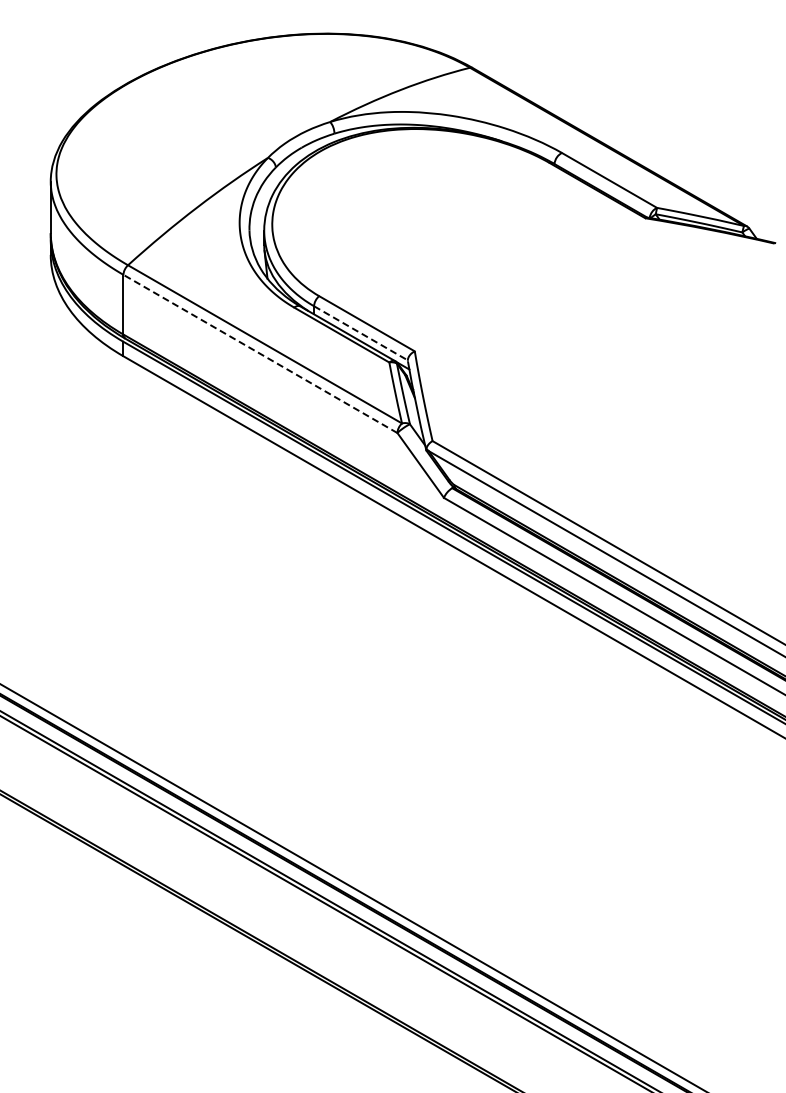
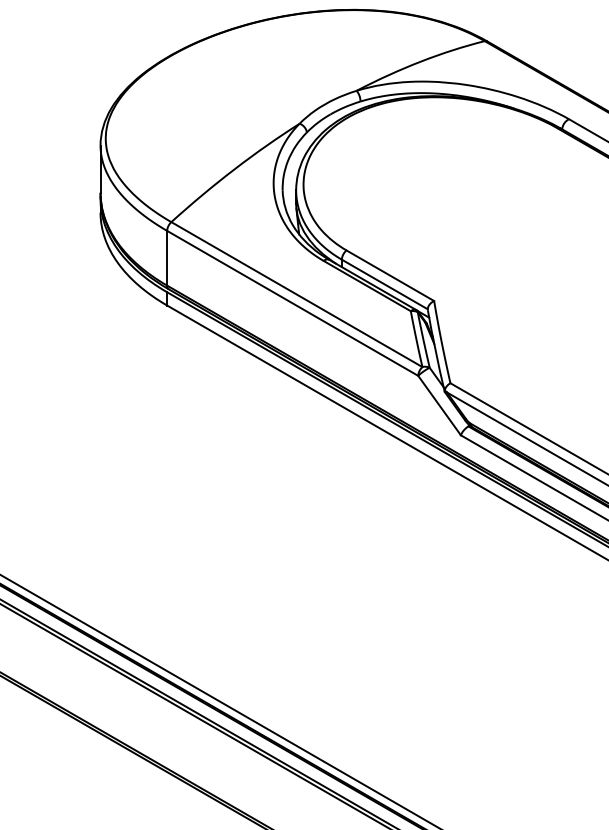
line: (361, 333) -> (385, 284), dashed -> solid
line: (260, 353) -> (292, 302), dashed -> solid

